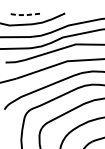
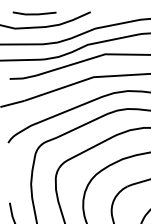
line: (23, 15) -> (34, 14), dashed -> solid

